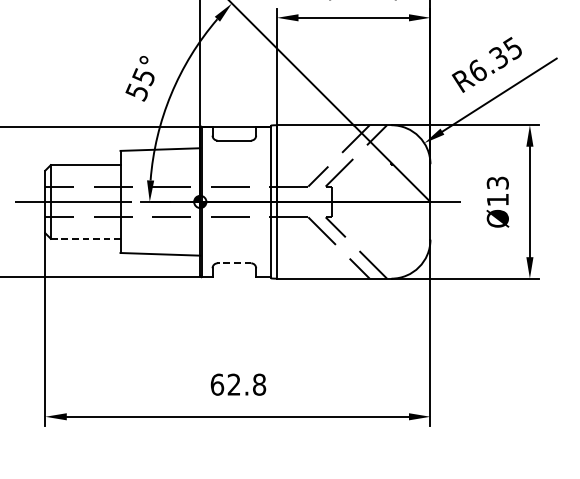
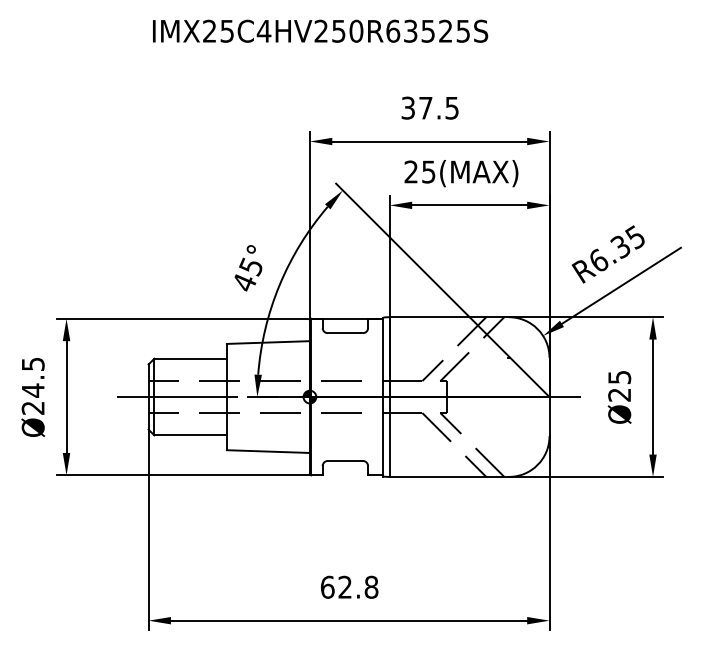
text: (137, 91) -> (244, 282), 55° -> 45°
text: (497, 190) -> (619, 385), Ø13 -> Ø25
line: (86, 238) -> (191, 435), dashed -> solid
line: (234, 262) -> (345, 460), dashed -> solid

